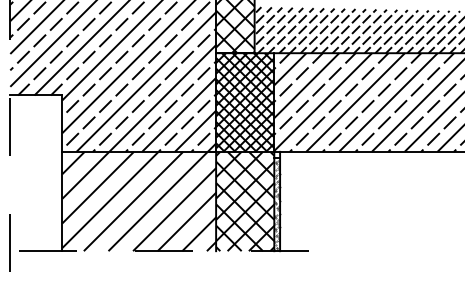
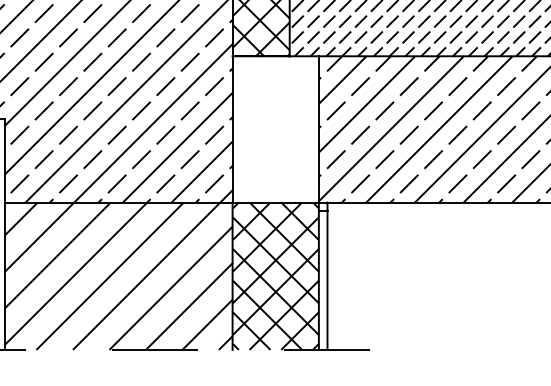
hatch: (245, 102) -> (276, 129), removed
hatch: (277, 204) -> (323, 280), removed

